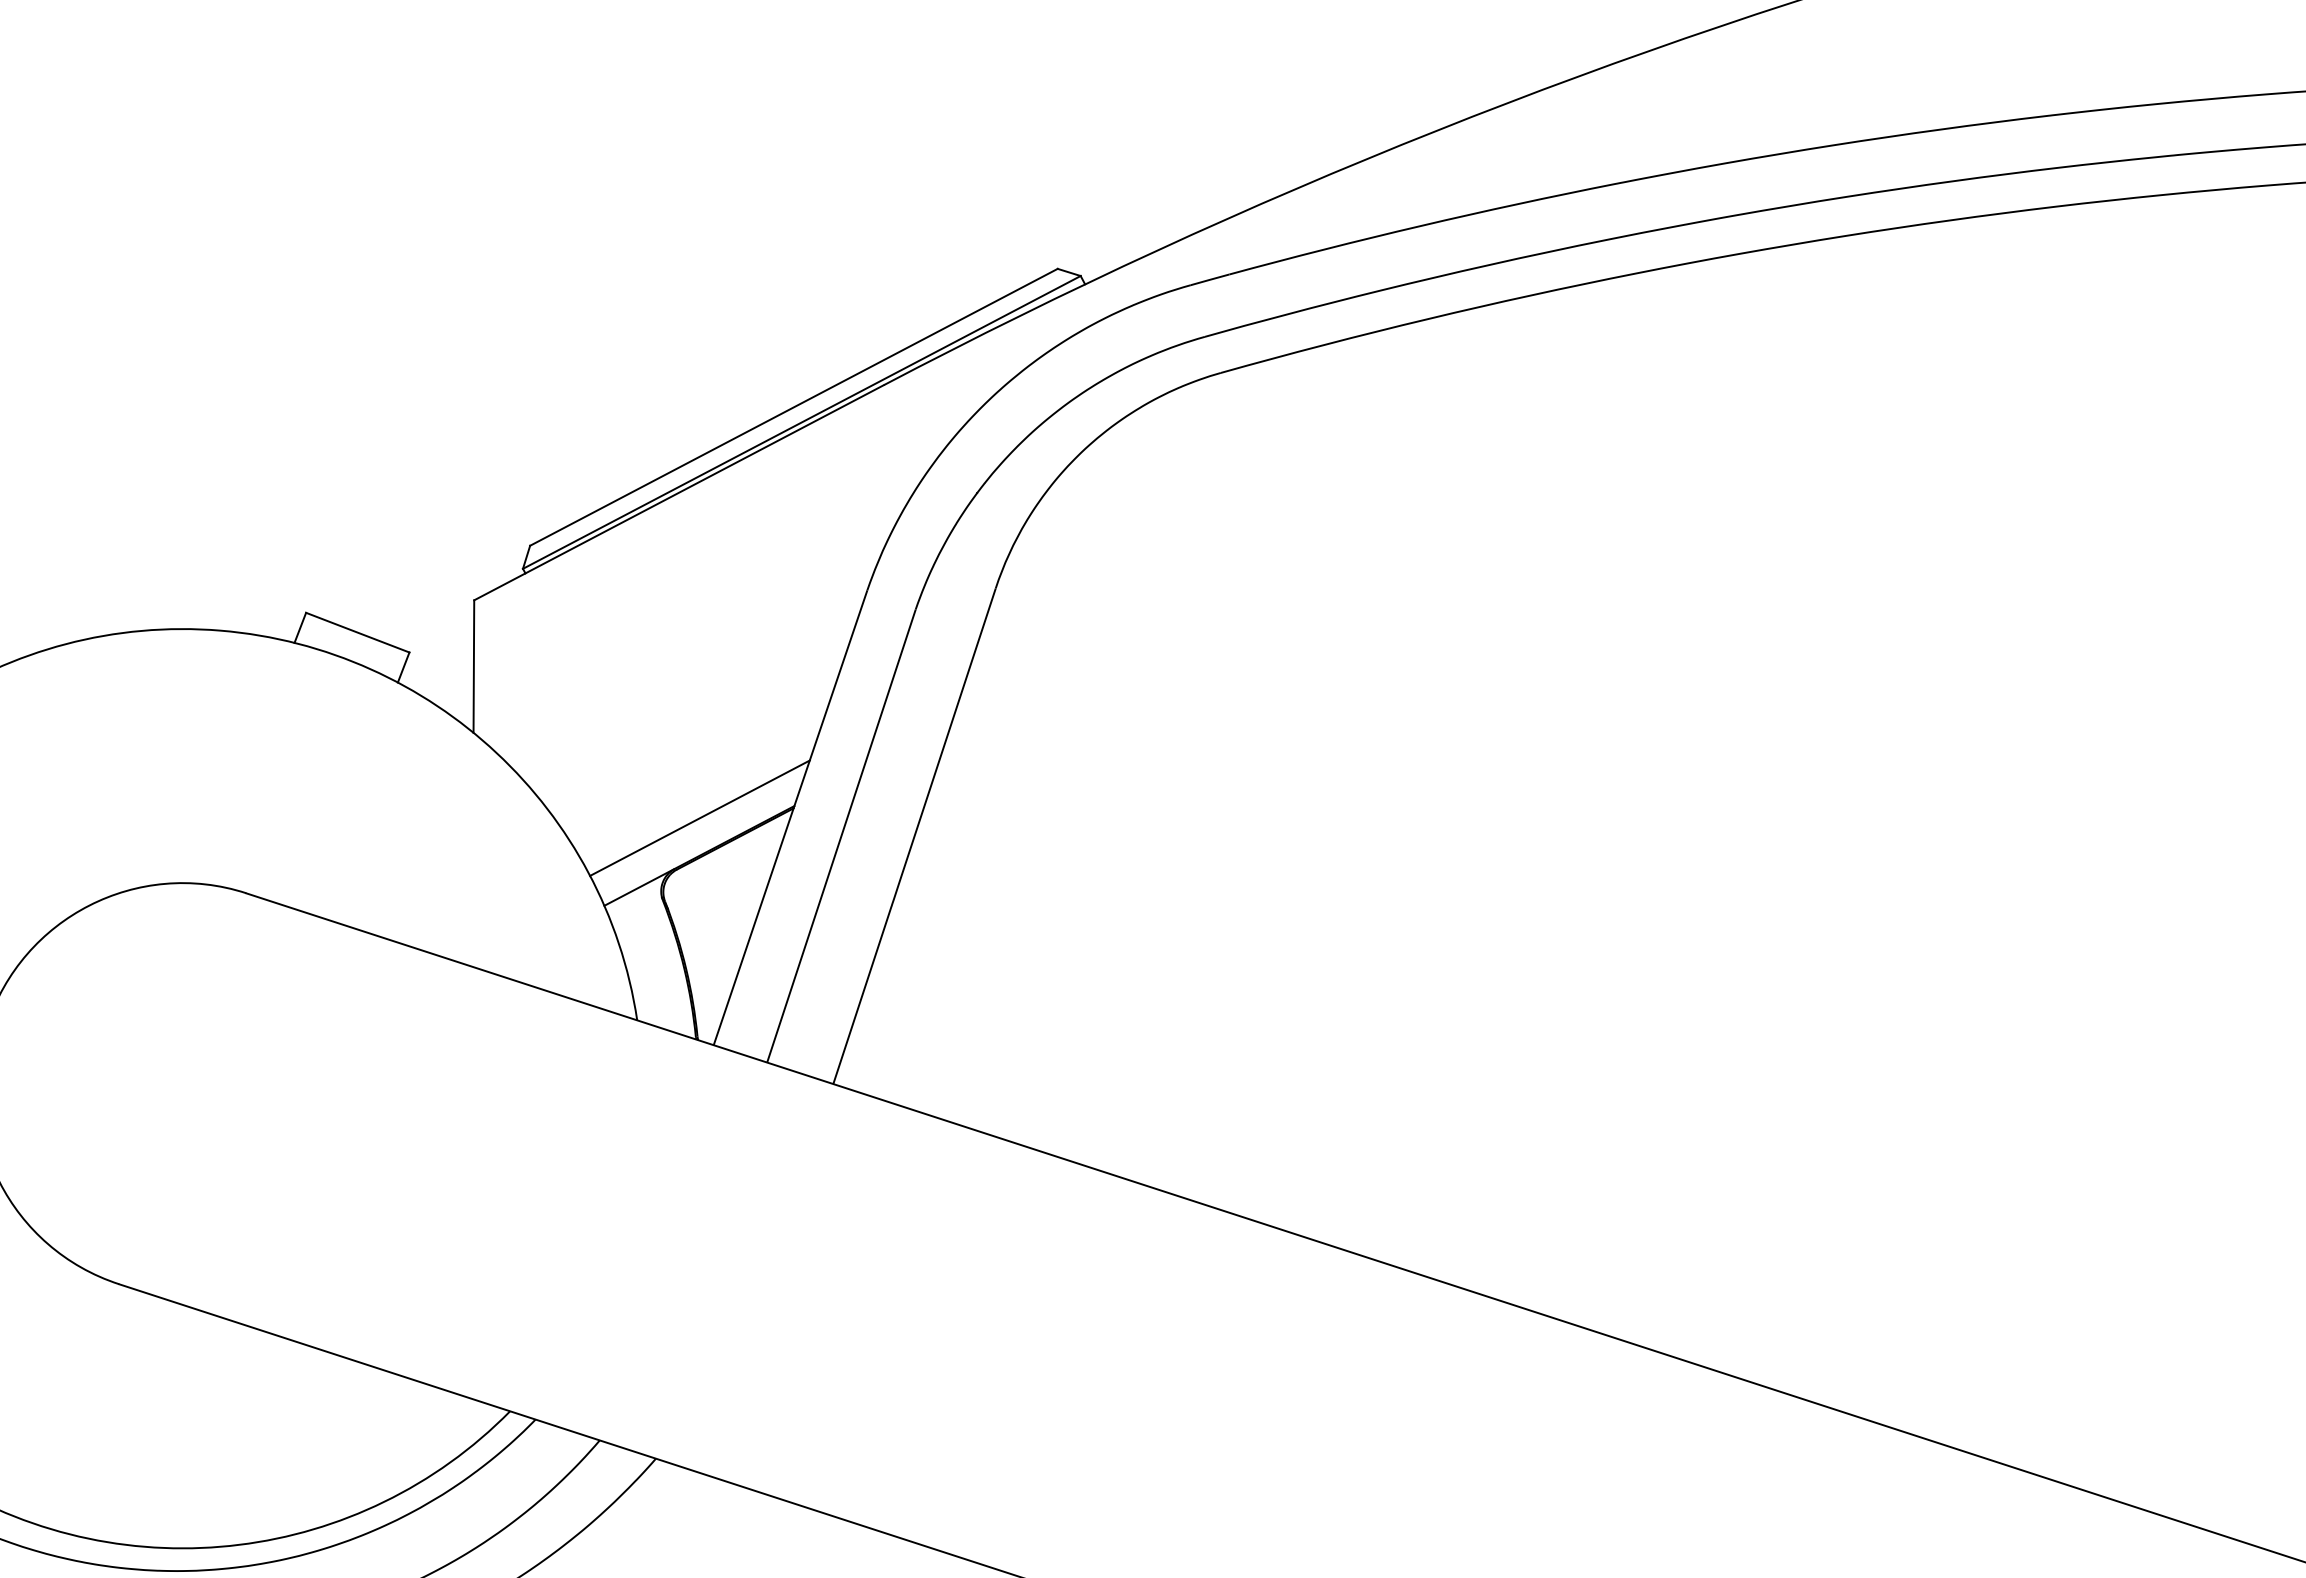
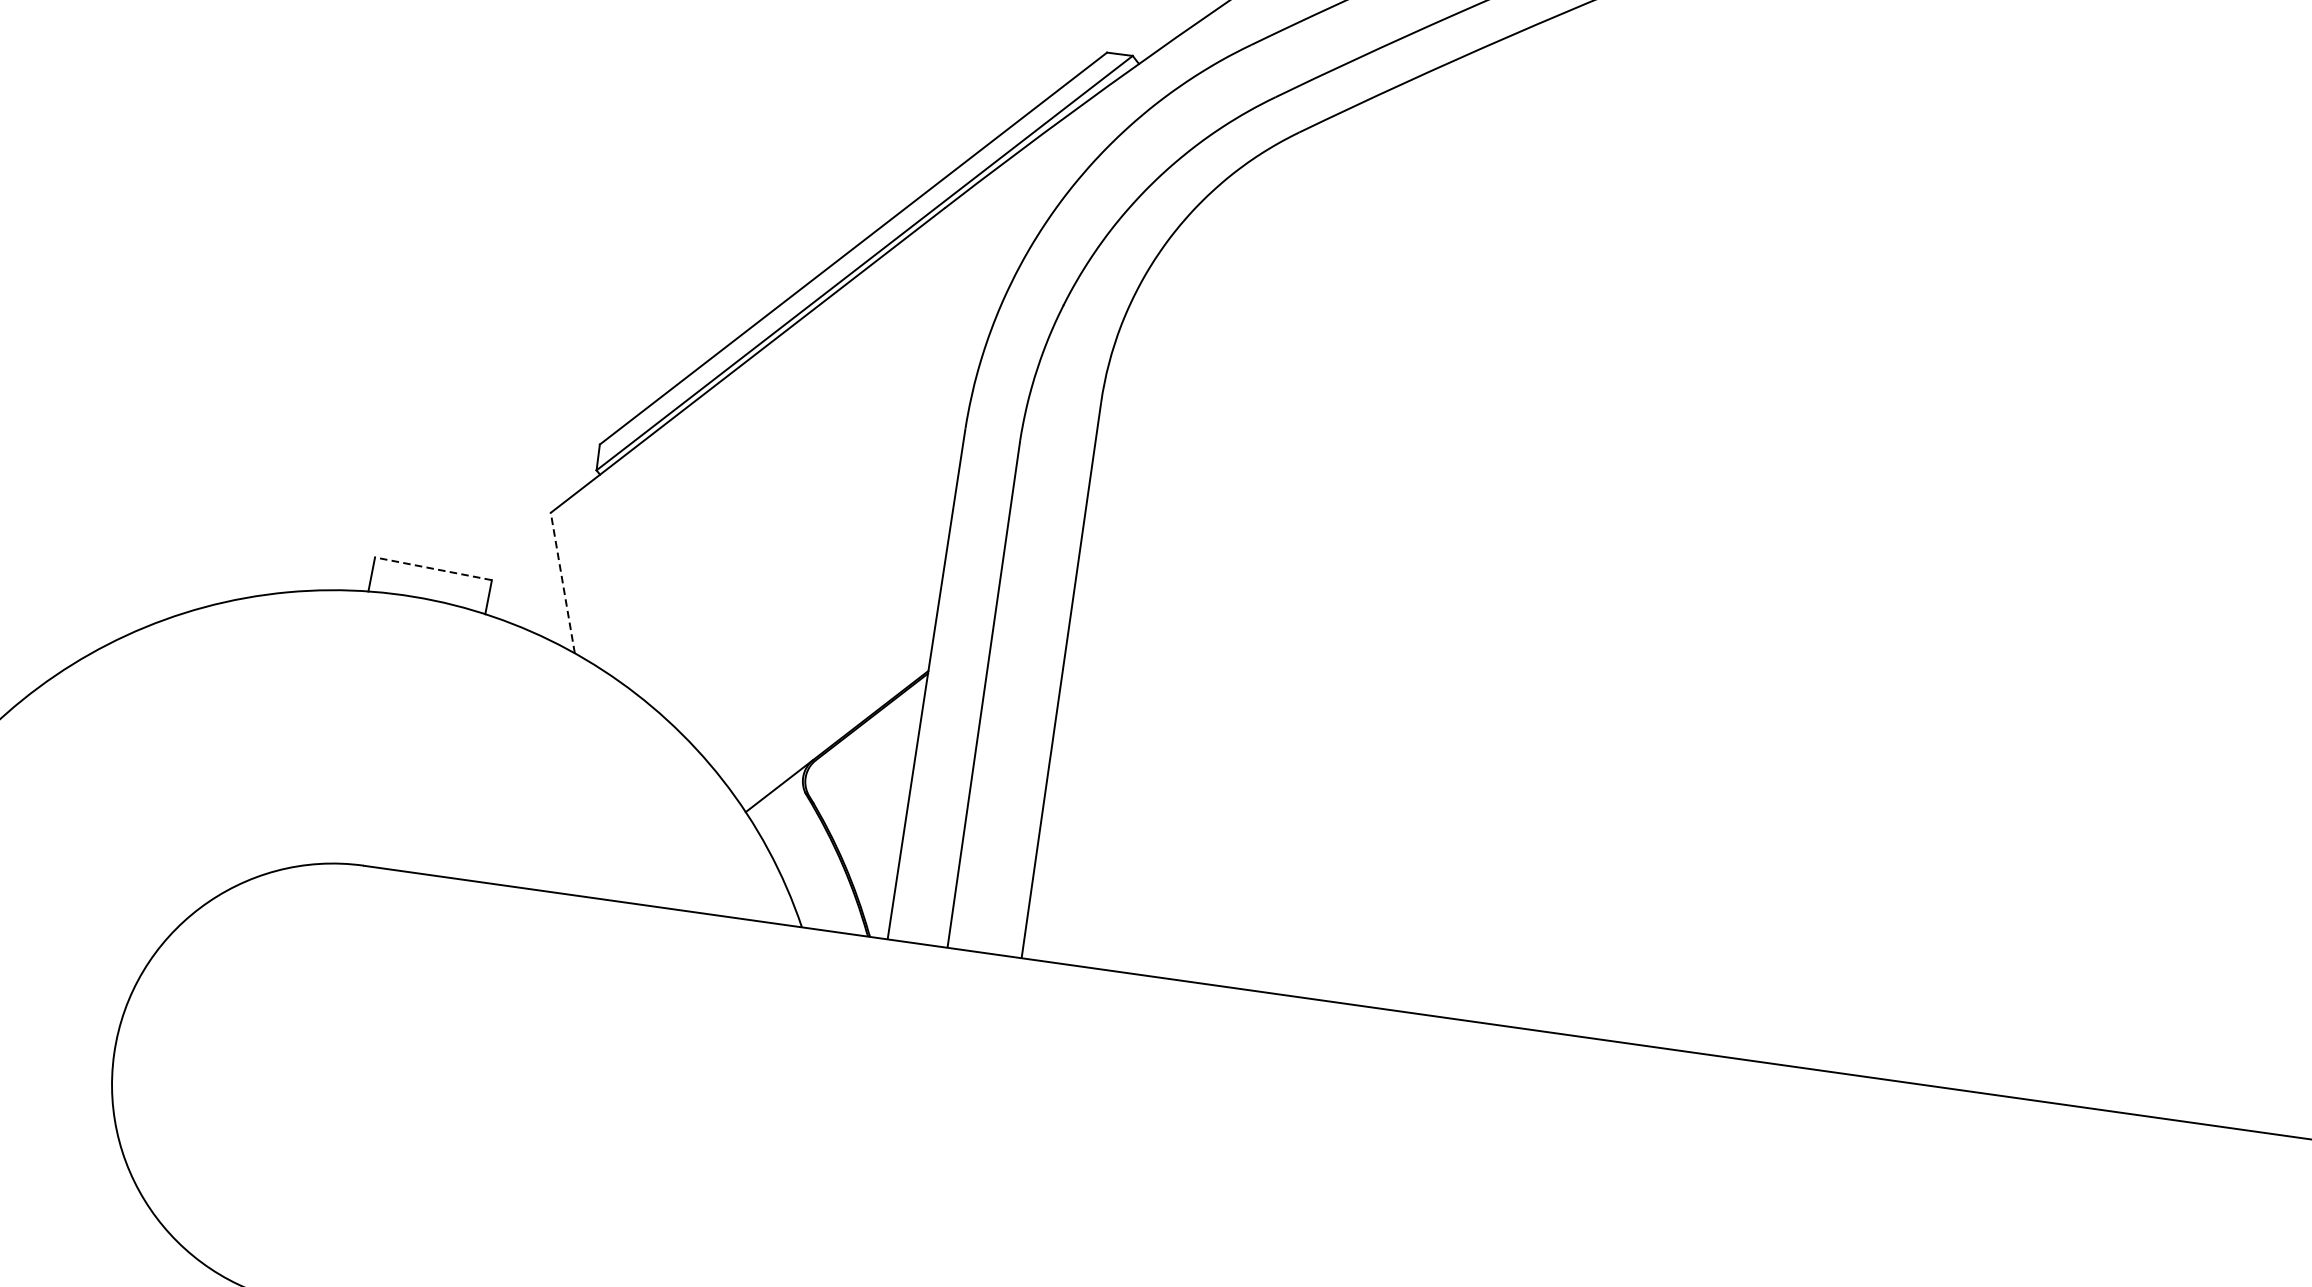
line: (357, 632) -> (433, 568), solid -> dashed
line: (473, 666) -> (562, 583), solid -> dashed
line: (699, 817) -> (830, 700), removed

